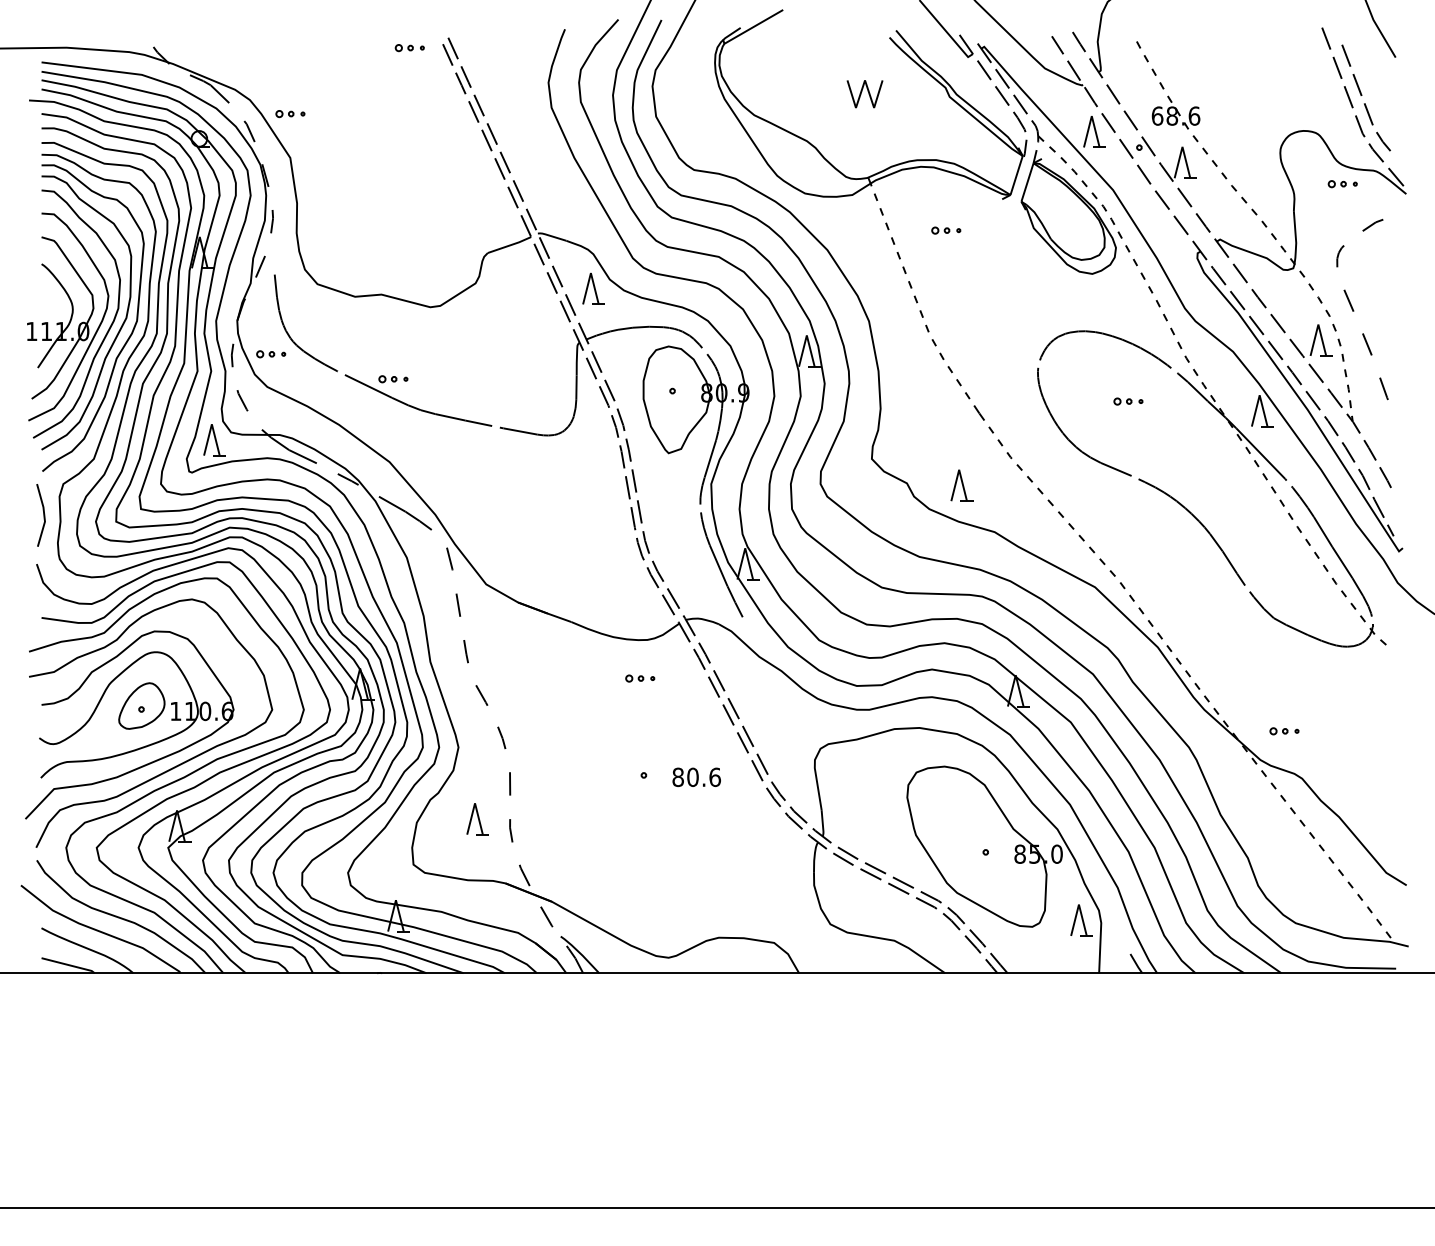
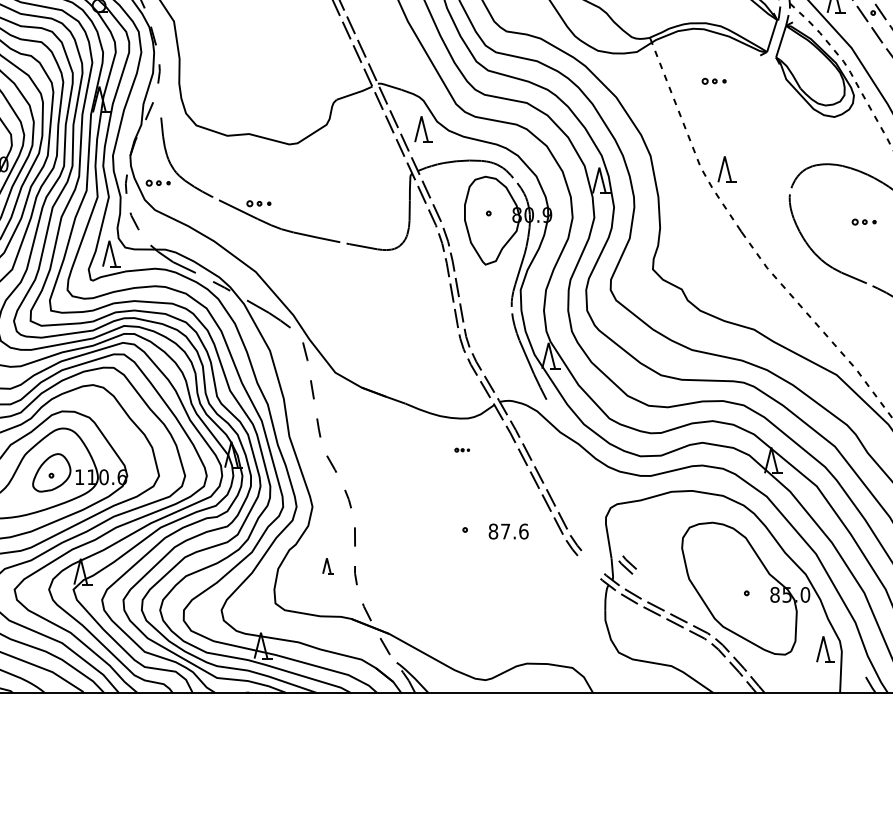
part: (961, 485) -> (726, 169), moved
part: (640, 678) -> (462, 450), size x0.6
text: (692, 776) -> (505, 530), 80.6 -> 87.6
part: (796, 817) -> (627, 564), moved
part: (477, 819) -> (328, 566), size x0.6

